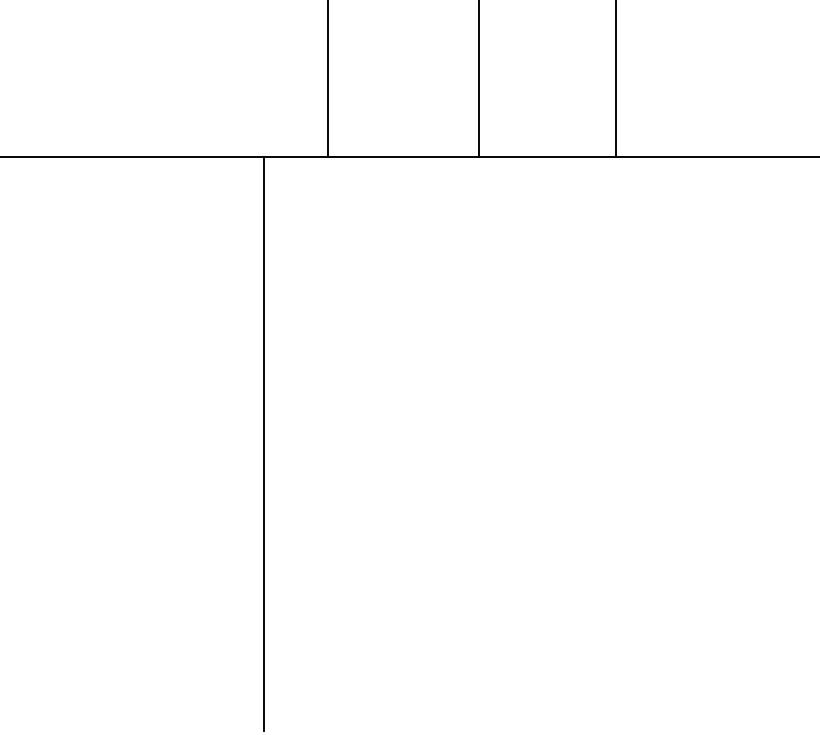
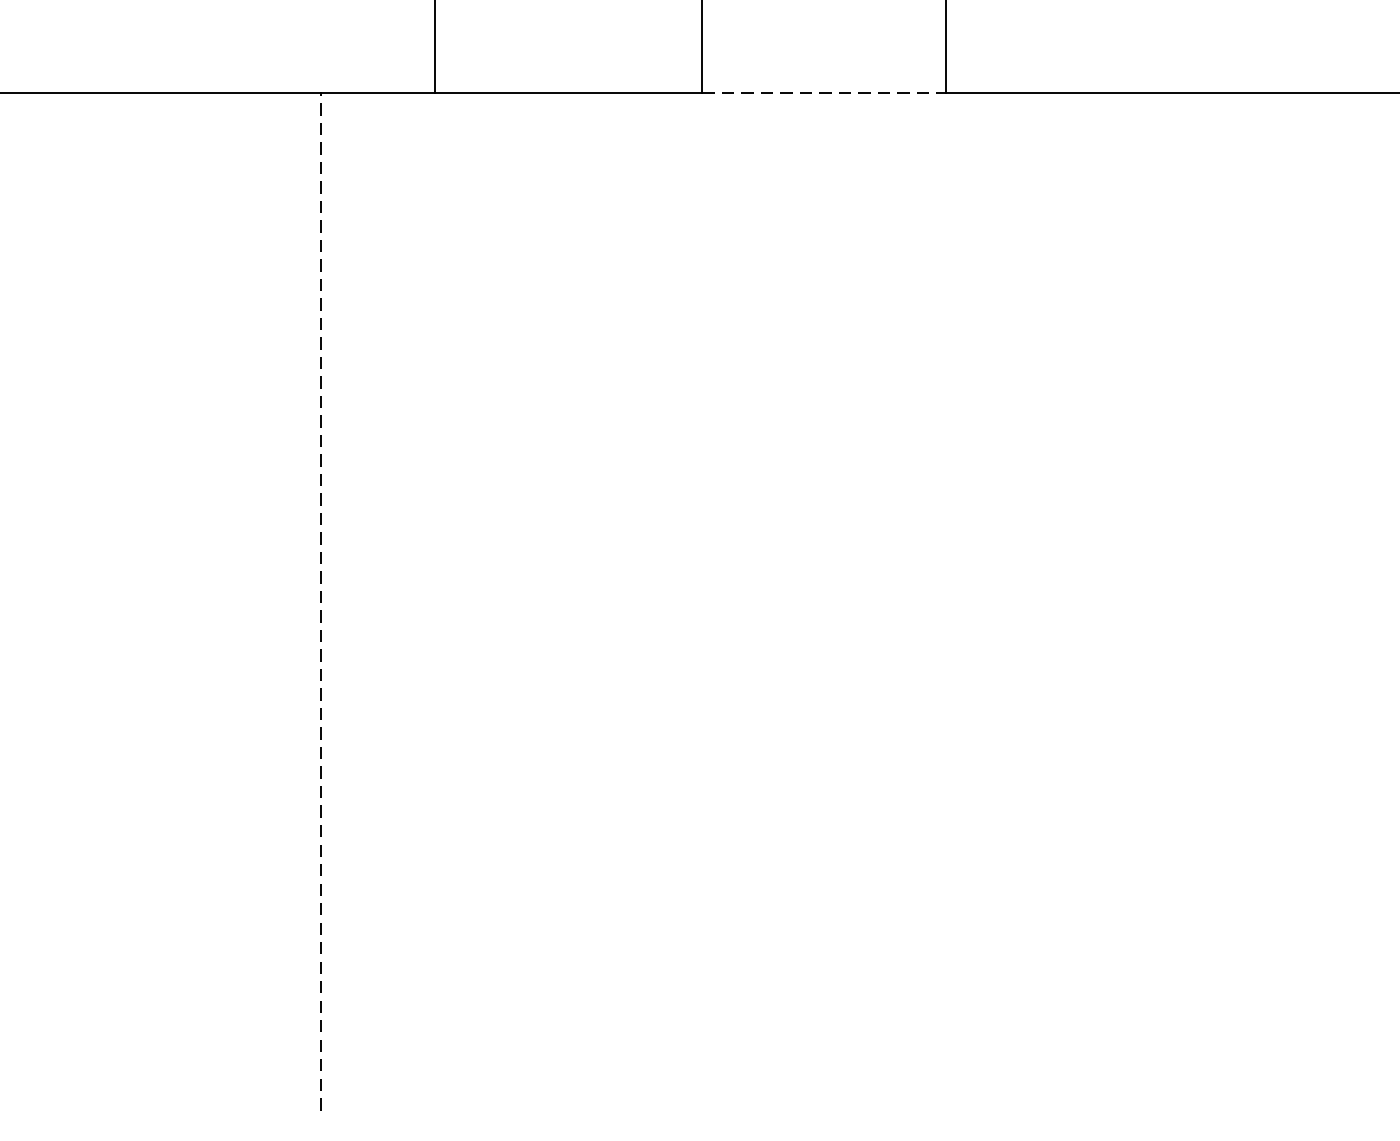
line: (547, 157) -> (824, 93), solid -> dashed
line: (263, 443) -> (320, 600), solid -> dashed

